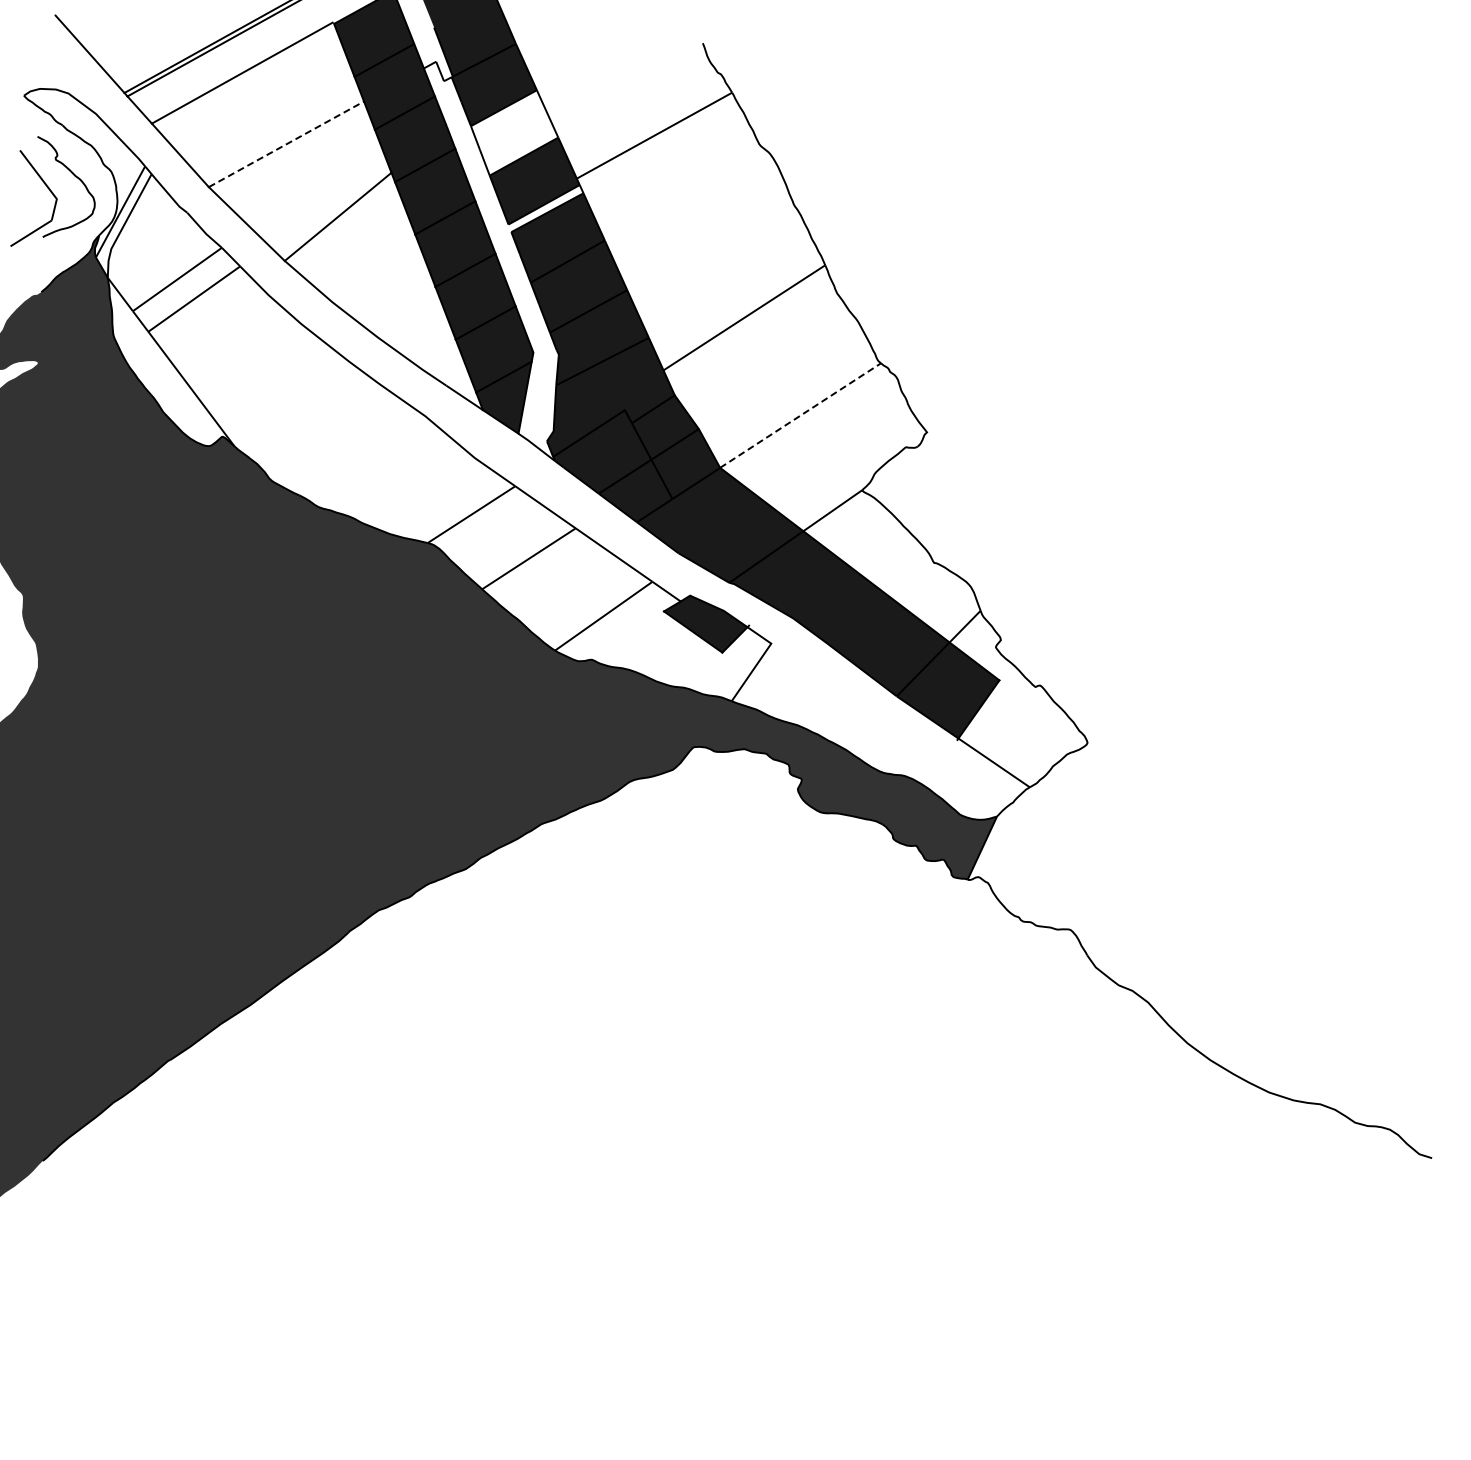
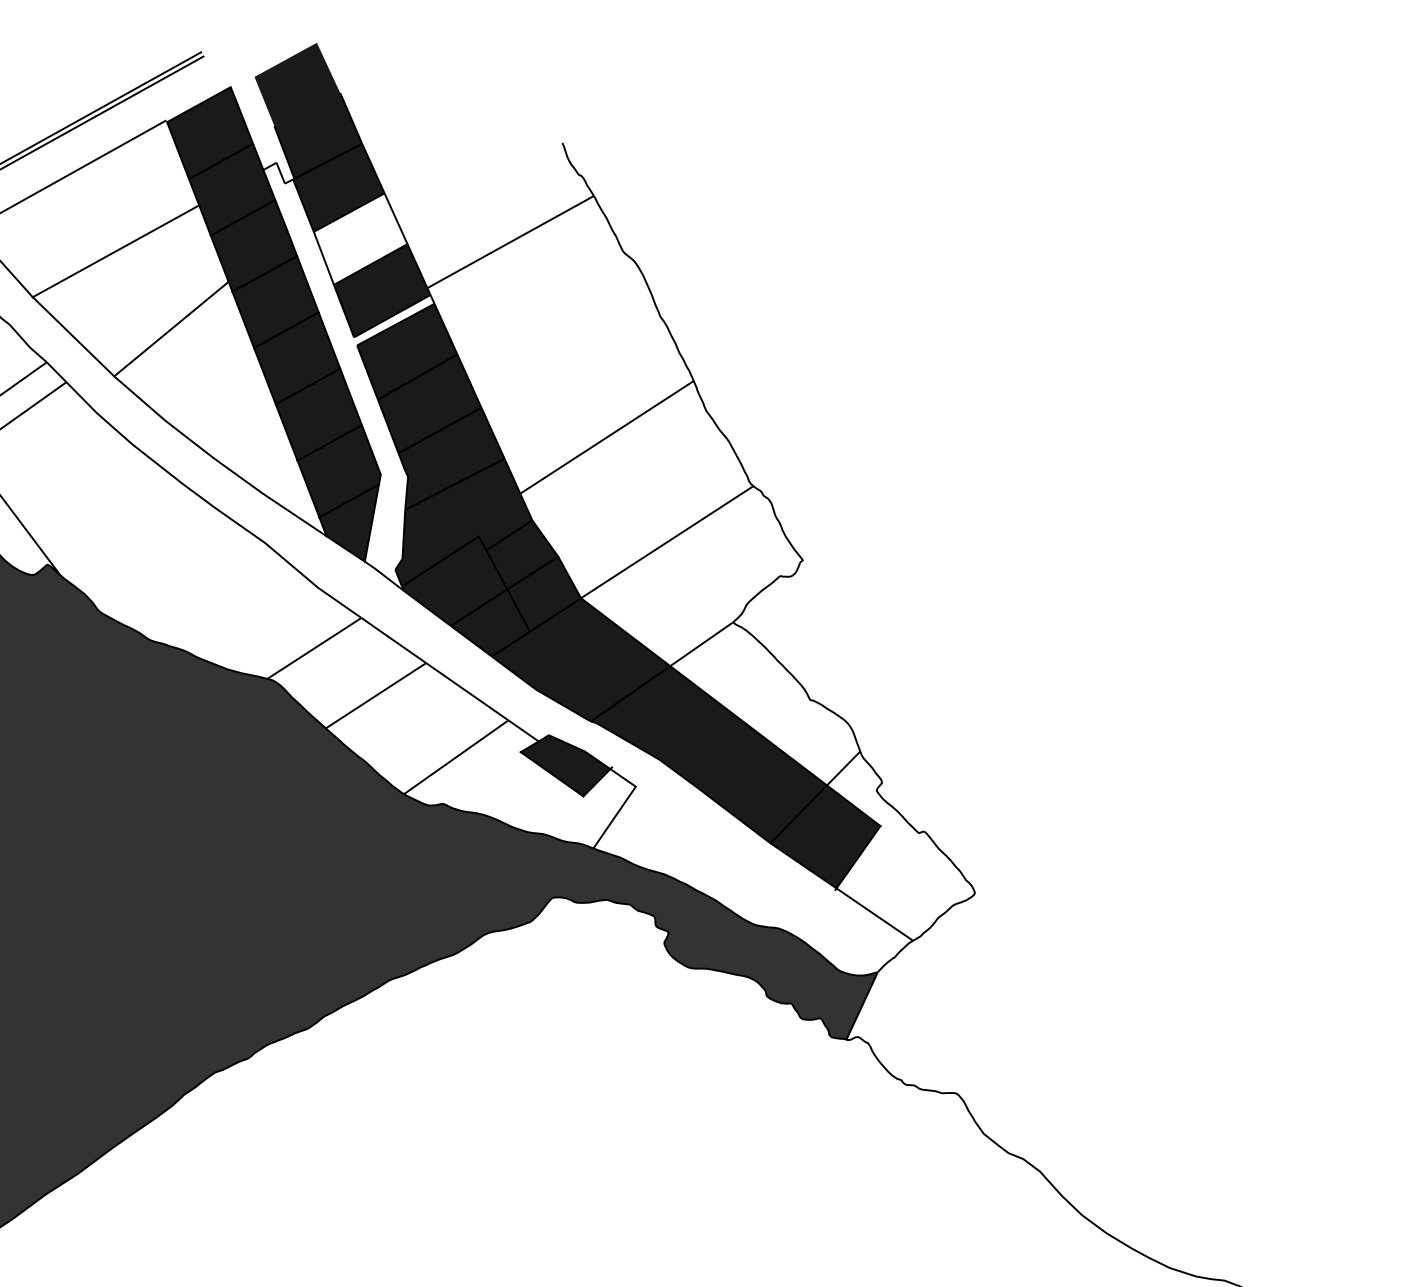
line: (286, 144) -> (116, 251), dashed -> solid
line: (800, 415) -> (667, 542), dashed -> solid

